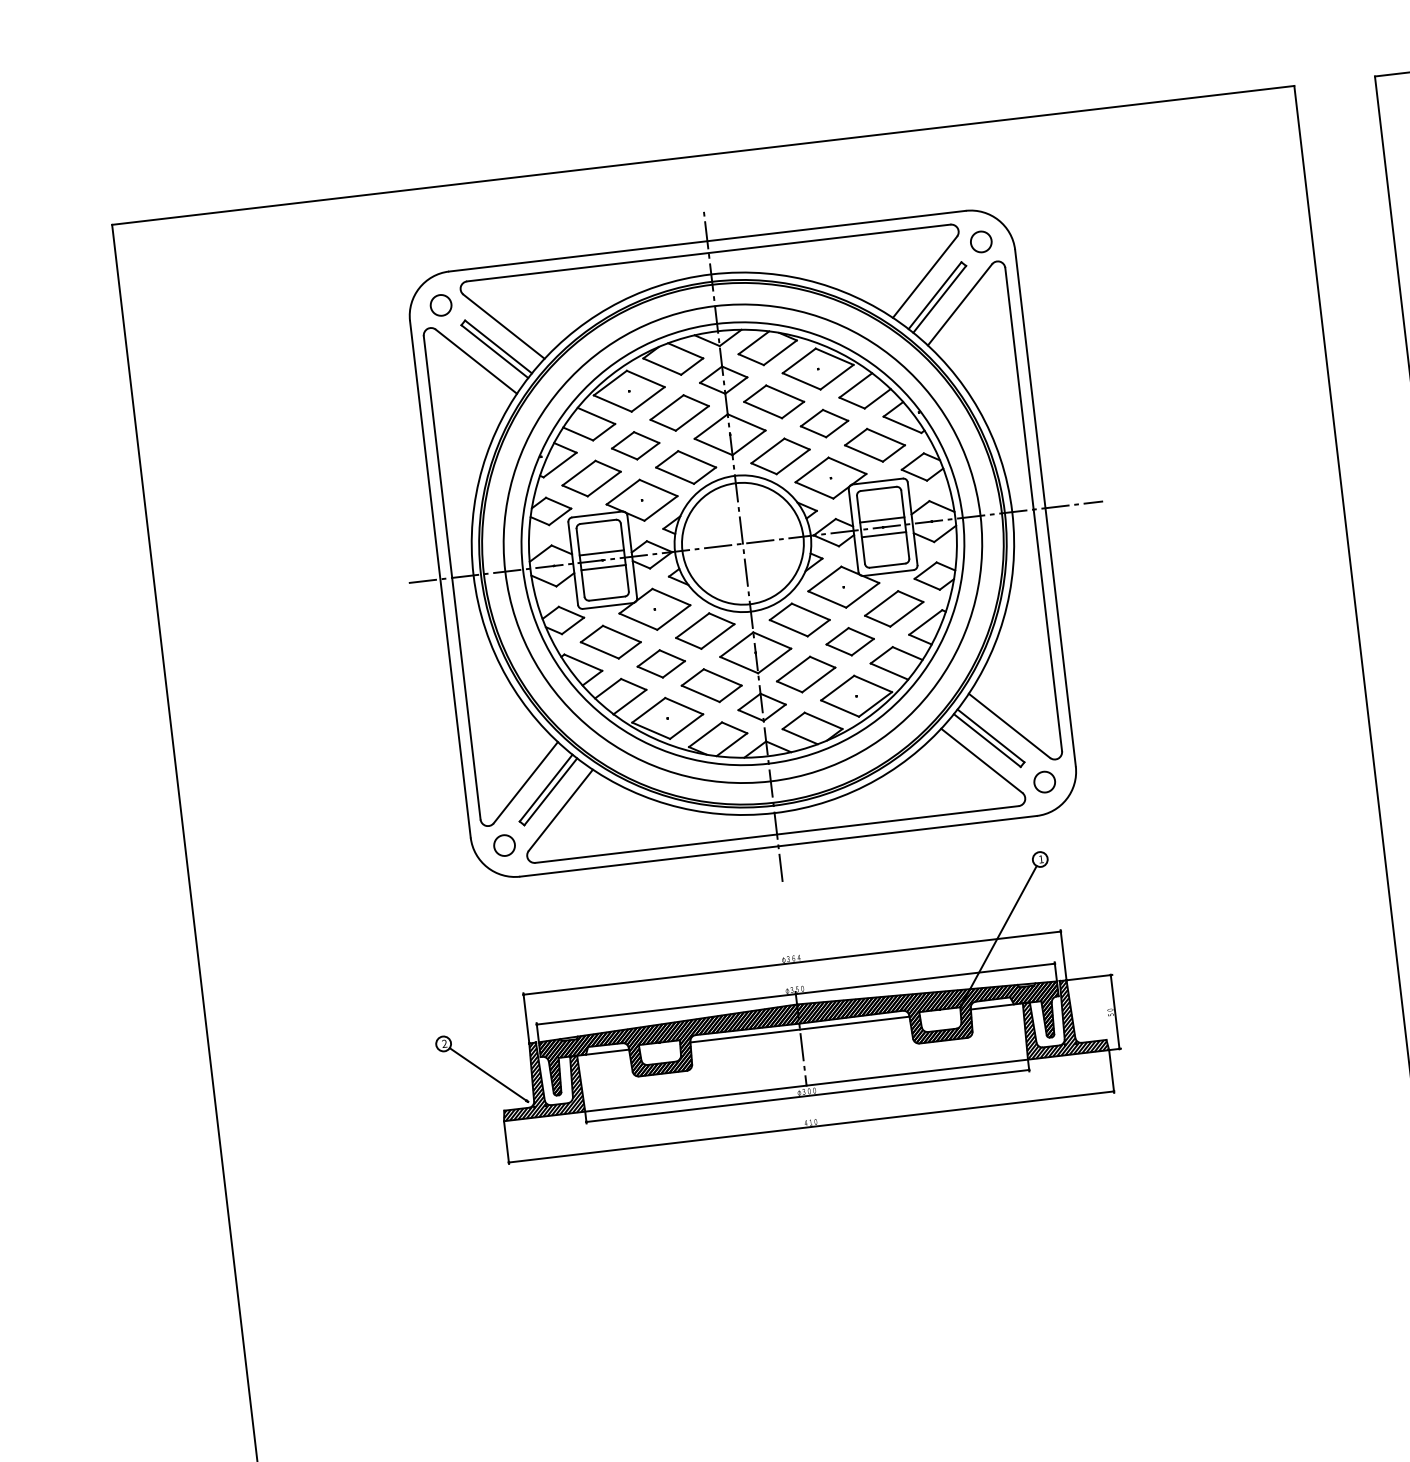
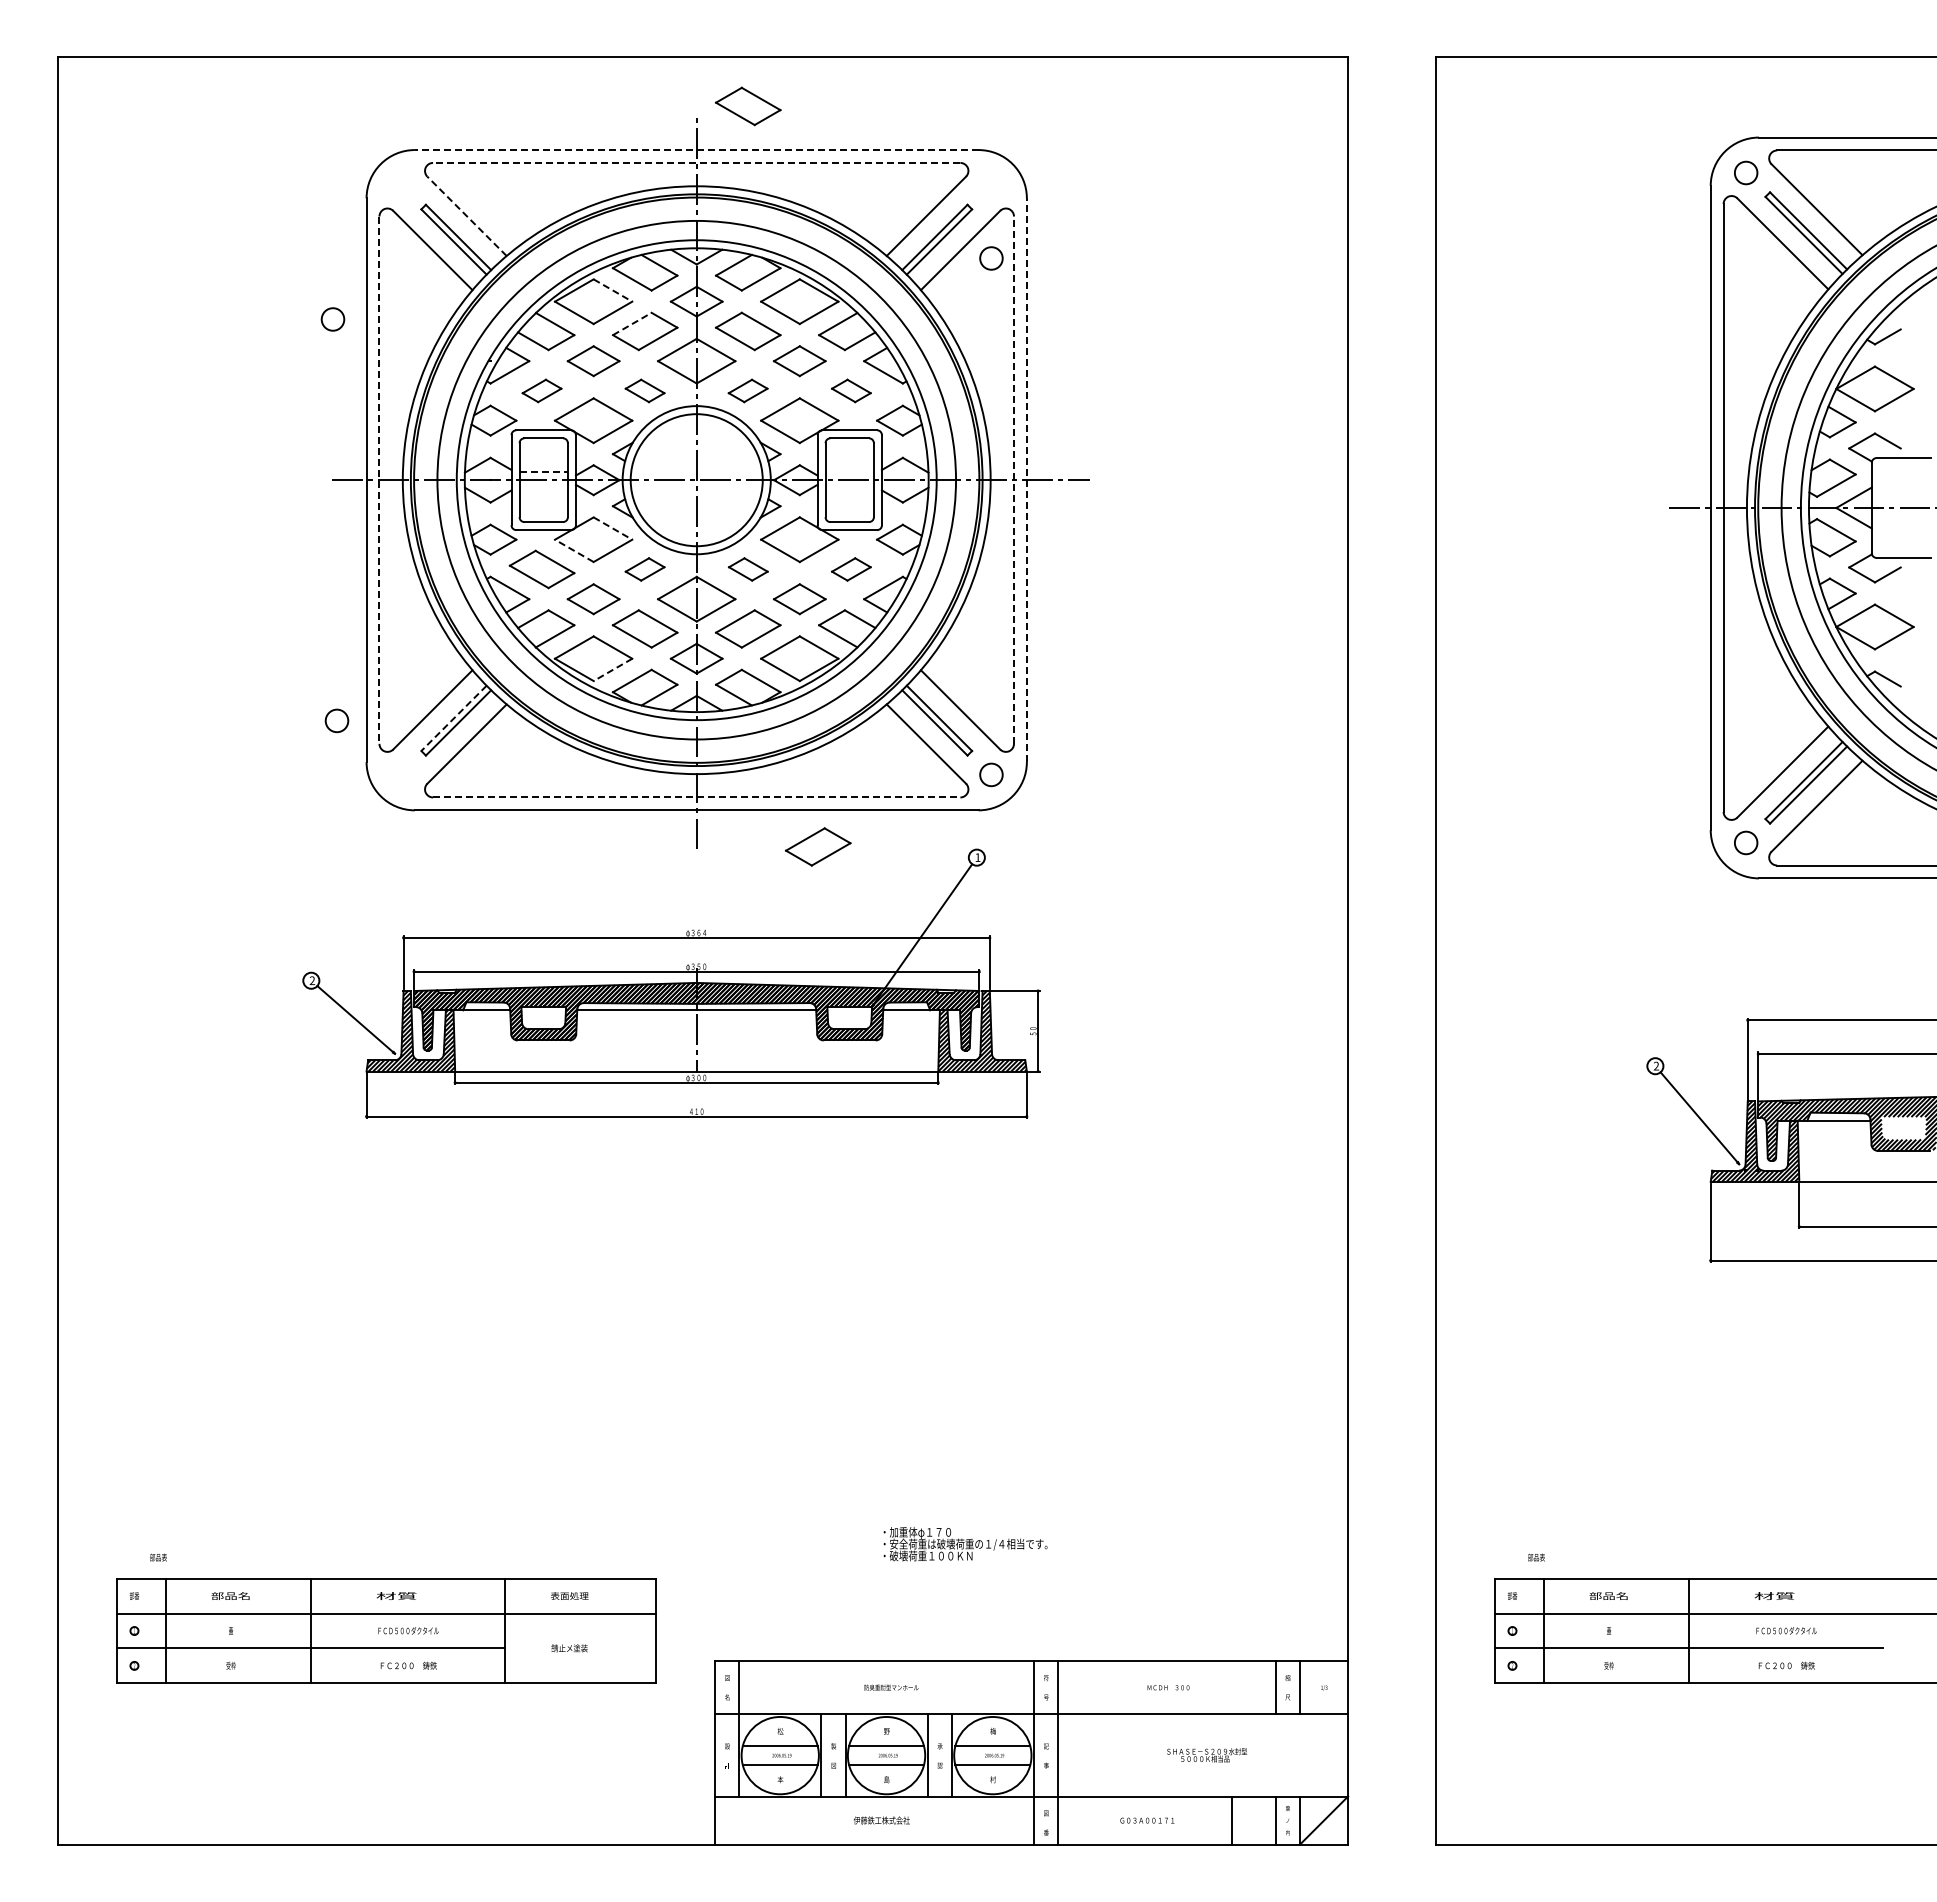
part: (750, 195) -> (748, 106), added
line: (707, 241) -> (696, 150), solid -> dashed
circle: (981, 241) -> (991, 258), moved
line: (708, 252) -> (696, 162), solid -> dashed
circle: (440, 305) -> (332, 319), moved
line: (503, 325) -> (466, 215), solid -> dashed
line: (646, 378) -> (613, 290), solid -> dashed
line: (667, 407) -> (632, 323), solid -> dashed
part: (875, 444) -> (851, 390), size x0.6
part: (779, 456) -> (747, 390), size x0.6
part: (685, 467) -> (644, 390), size x0.6
part: (591, 478) -> (541, 390), size x0.6
line: (1045, 508) -> (1026, 480), solid -> dashed
line: (1034, 509) -> (1014, 480), solid -> dashed
line: (882, 520) -> (849, 472), removed
line: (883, 534) -> (849, 488), removed
line: (602, 553) -> (544, 472), solid -> dashed
line: (603, 567) -> (543, 488), removed
line: (452, 578) -> (379, 480), solid -> dashed
line: (671, 596) -> (613, 528), solid -> dashed
part: (894, 608) -> (851, 569), size x0.6
part: (799, 620) -> (748, 569), size x0.6
line: (637, 621) -> (573, 550), solid -> dashed
part: (704, 631) -> (644, 569), size x0.6
line: (686, 727) -> (612, 670), solid -> dashed
line: (545, 788) -> (453, 718), solid -> dashed
line: (776, 834) -> (696, 797), solid -> dashed
circle: (504, 845) -> (336, 720), moved
part: (893, 866) -> (818, 846), added

